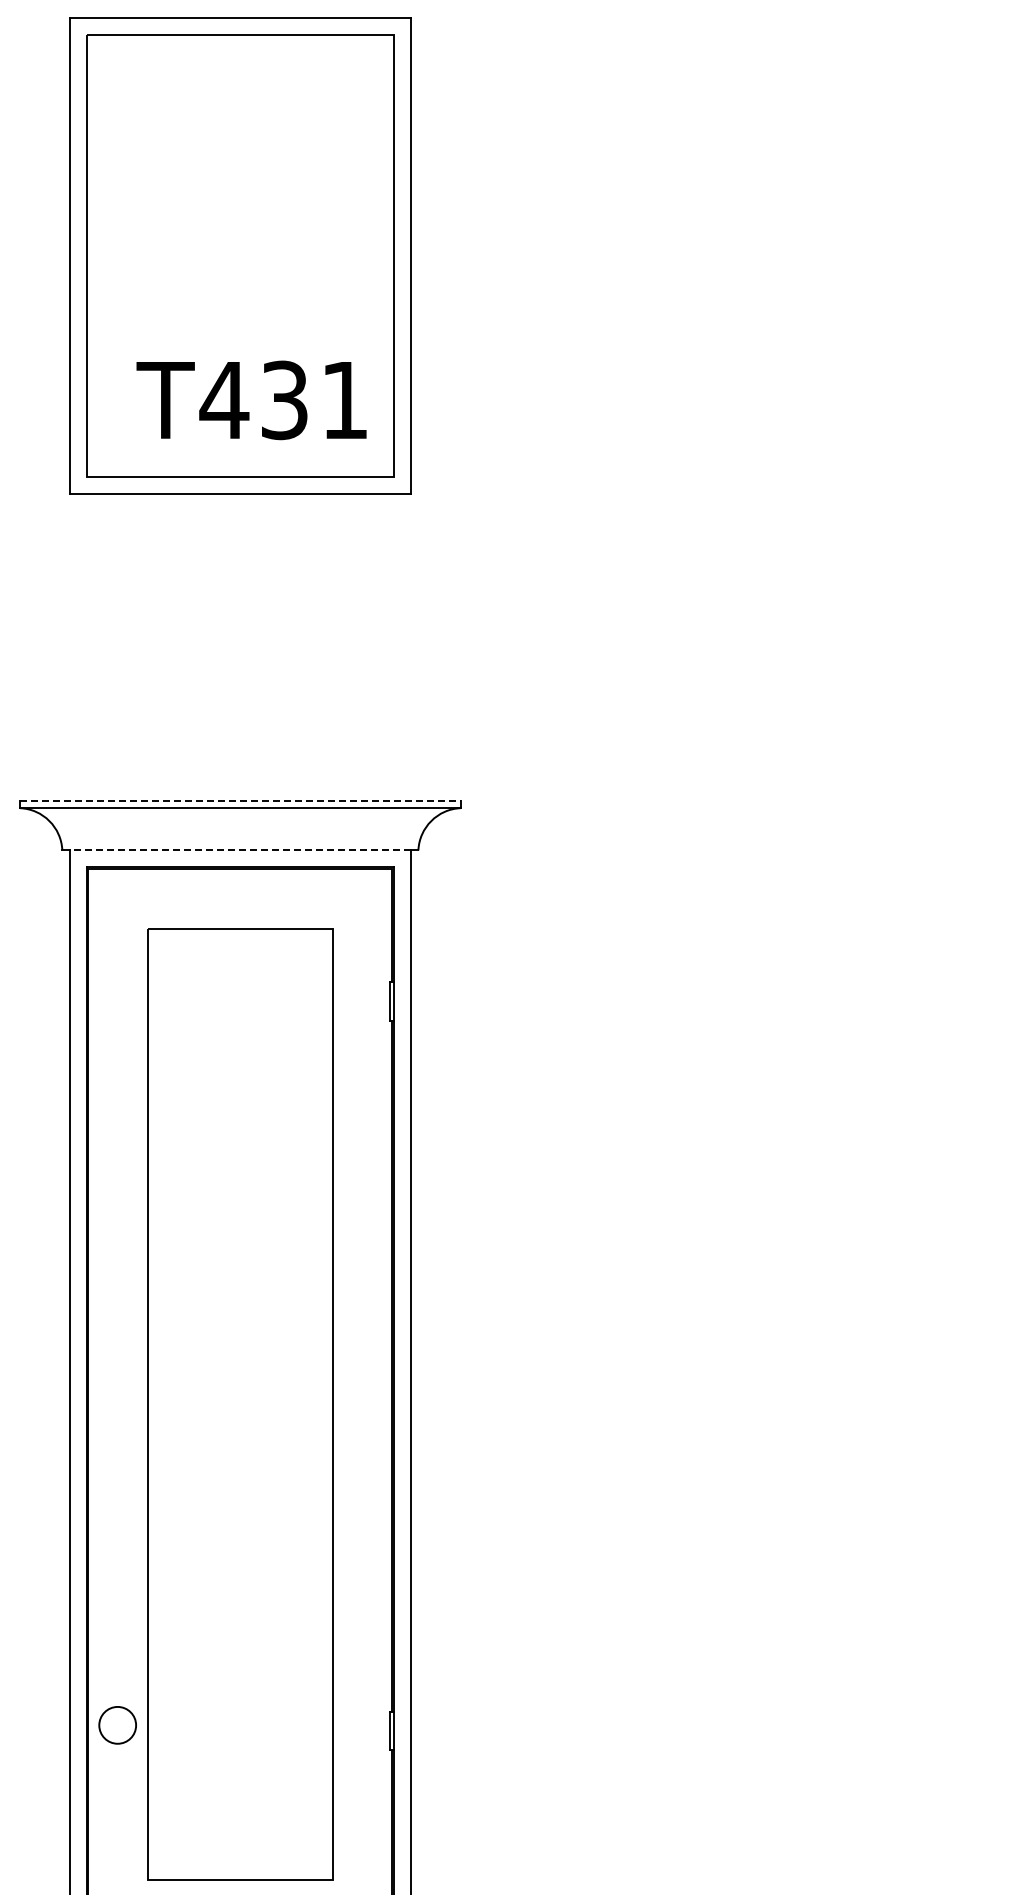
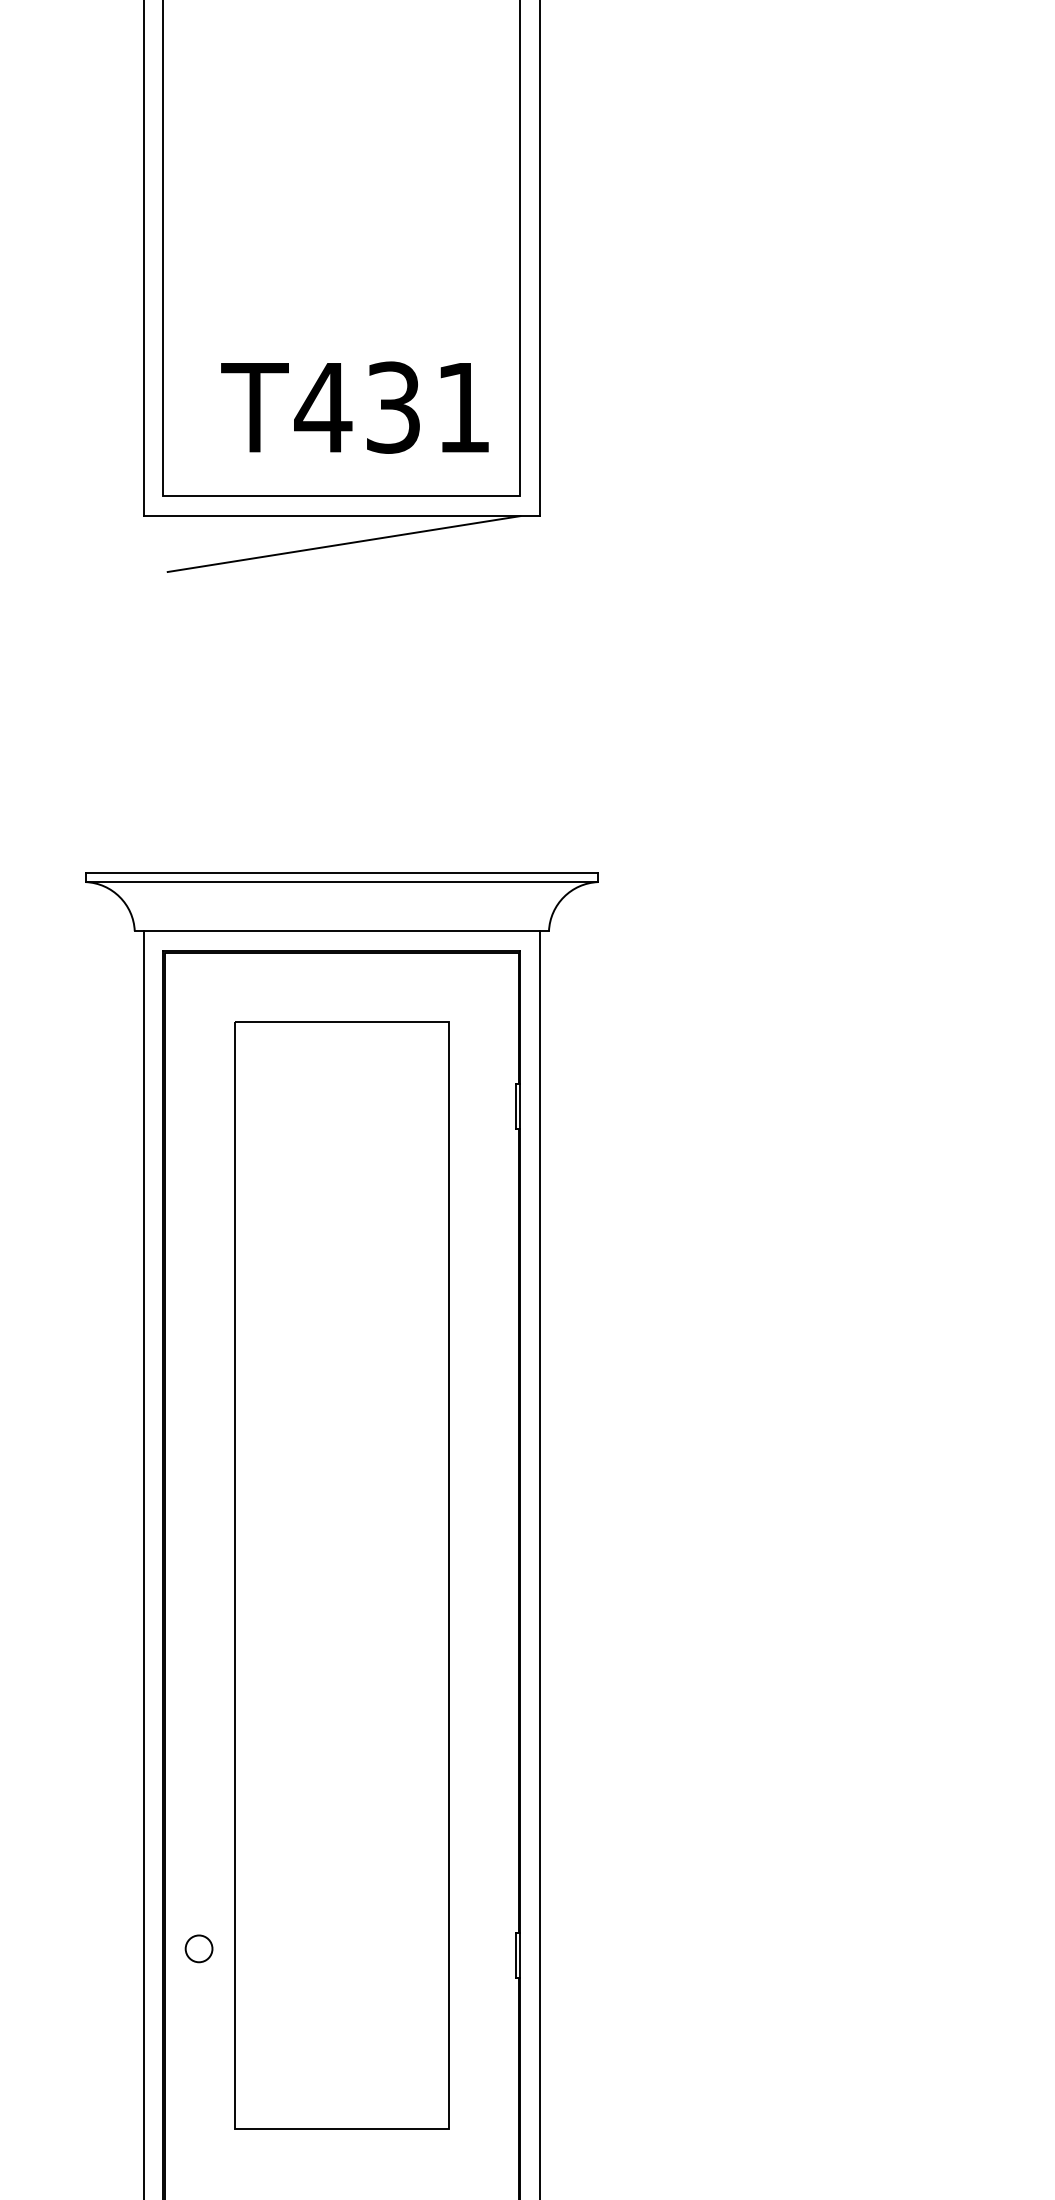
line: (241, 517) -> (343, 543), added
line: (240, 800) -> (342, 873), dashed -> solid
line: (239, 850) -> (340, 931), dashed -> solid
circle: (117, 1724) -> (198, 1948), size x0.62

